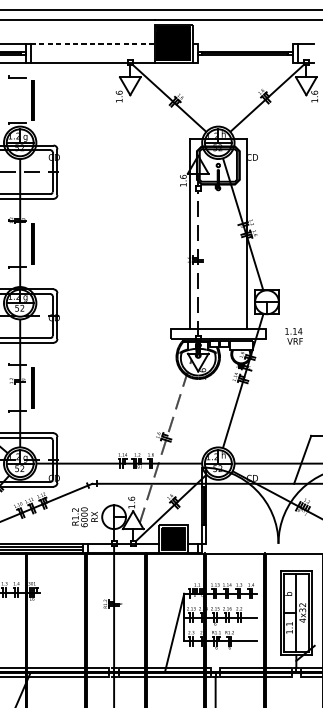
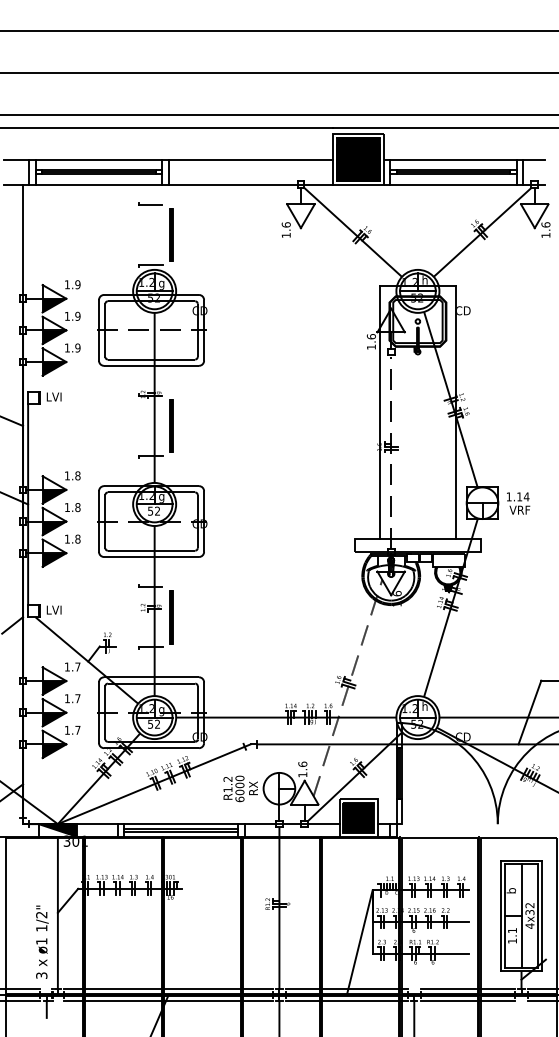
line: (93, 43) -> (251, 159), dashed -> solid
line: (245, 43) -> (453, 159), added
line: (245, 62) -> (453, 184), added
text: (294, 336) -> (518, 503), moved

